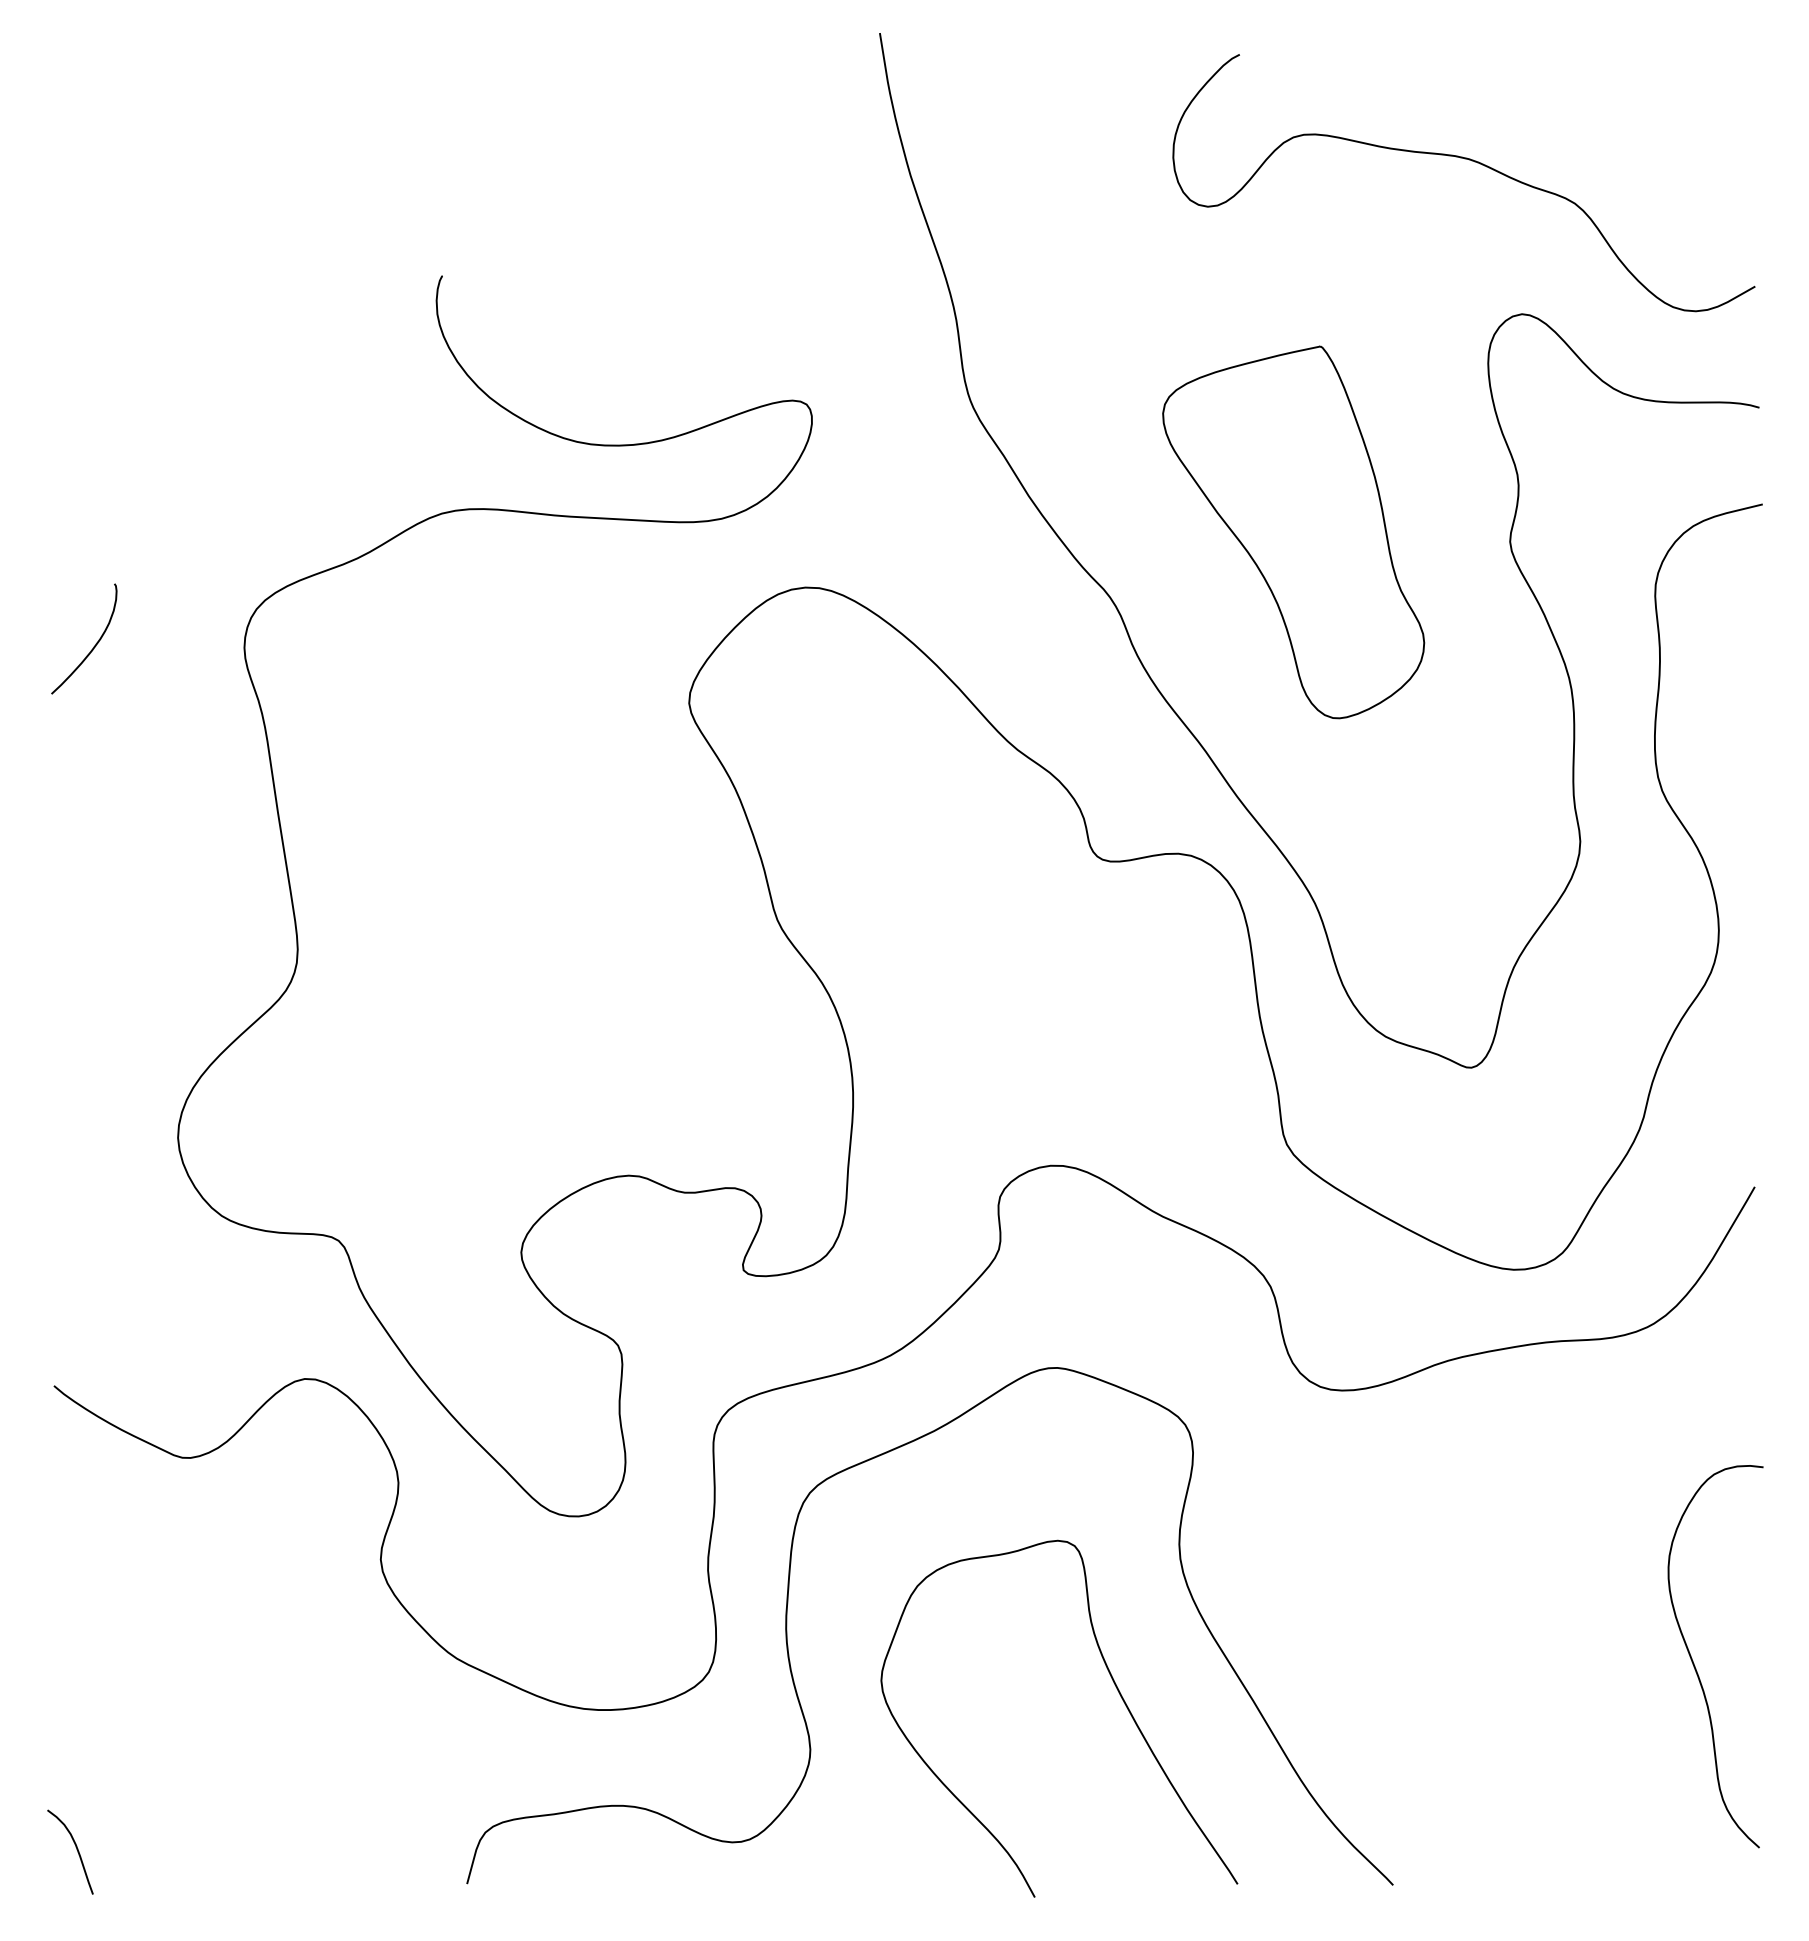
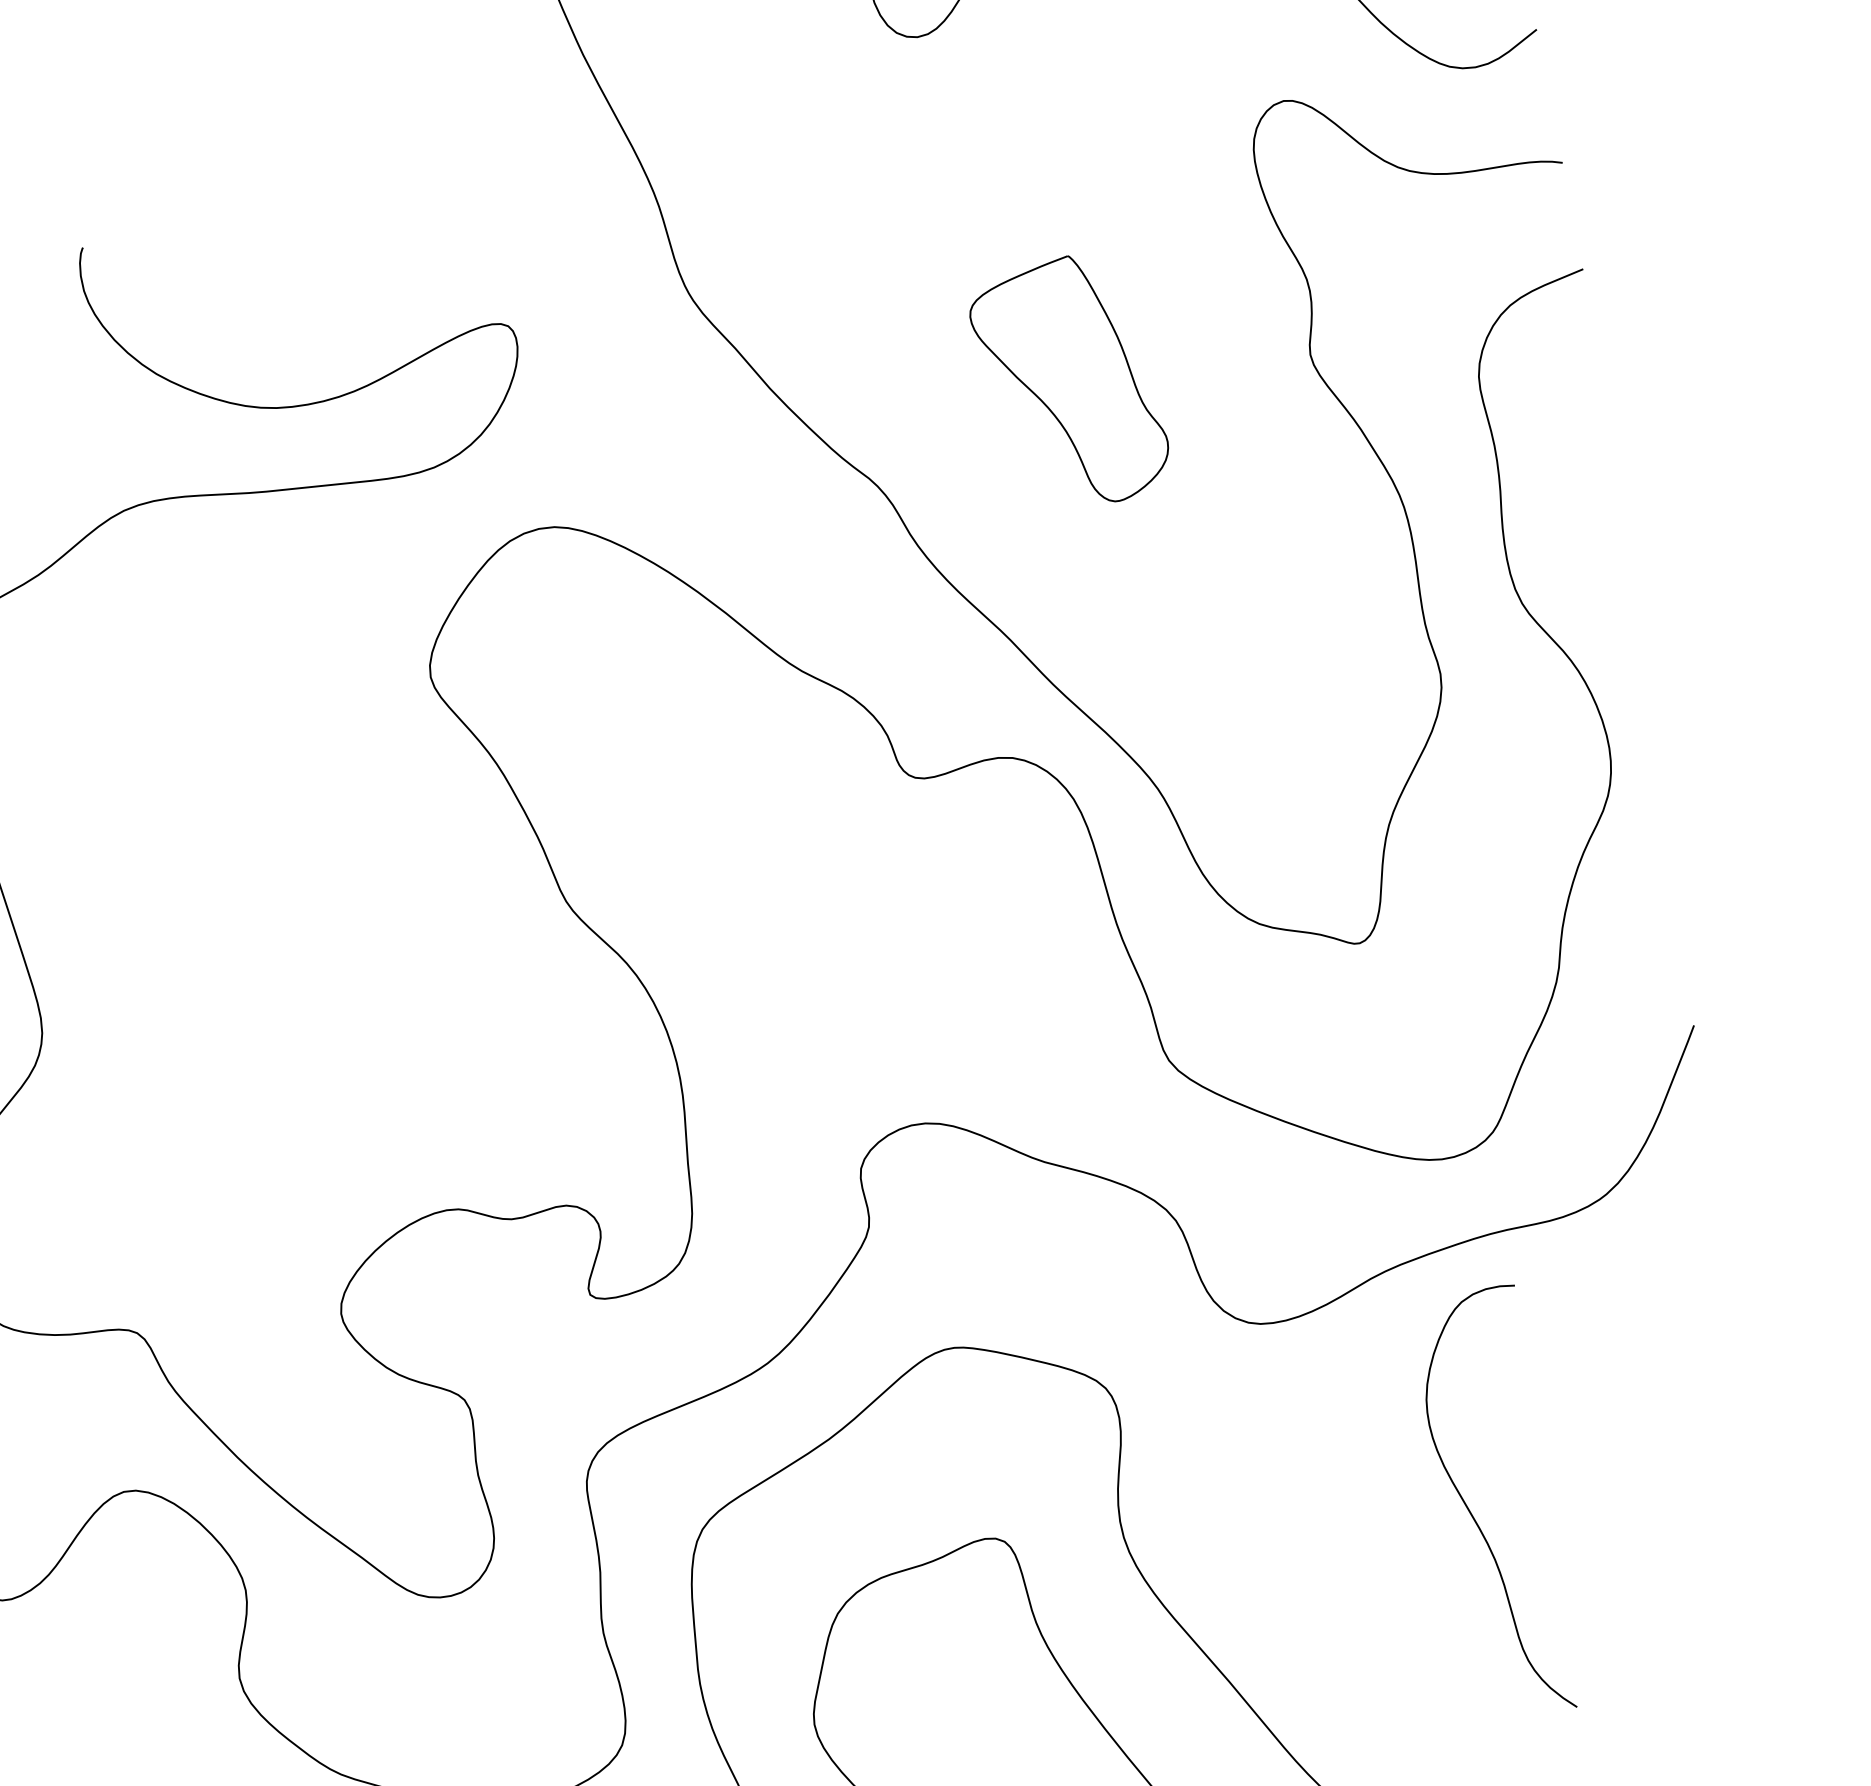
part: (1293, 532) -> (1069, 382), size x0.6
curve: (1694, 1663) -> (1472, 1514), moved

